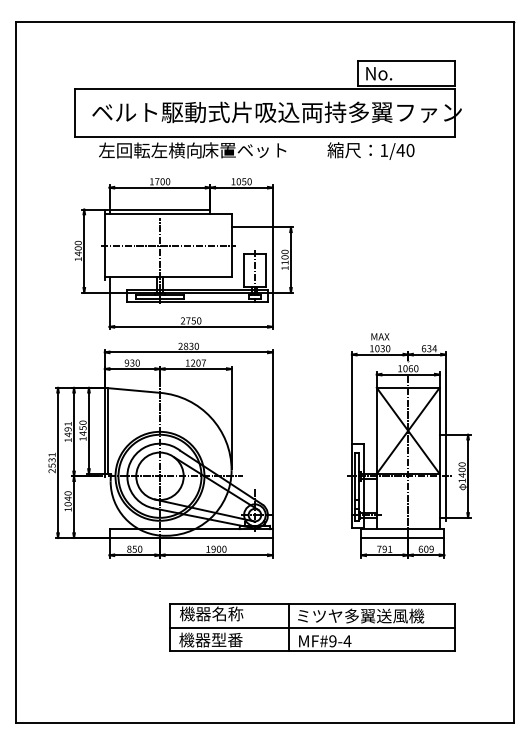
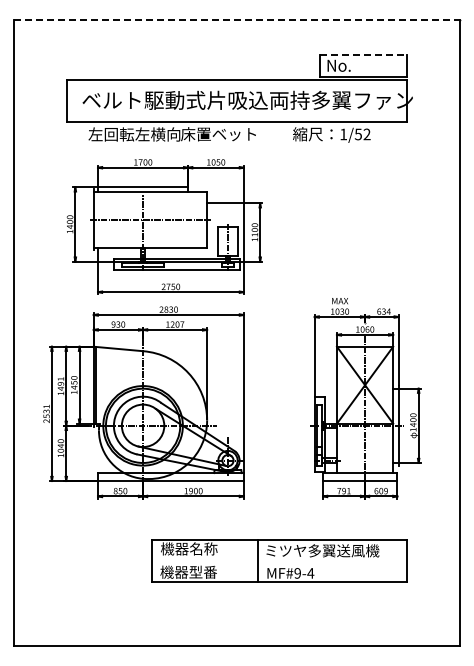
line: (265, 21) -> (237, 19), solid -> dashed
line: (406, 61) -> (363, 54), solid -> dashed
text: (405, 150) -> (362, 134), 1/40 -> 1/52
line: (312, 628) -> (279, 561), removed

